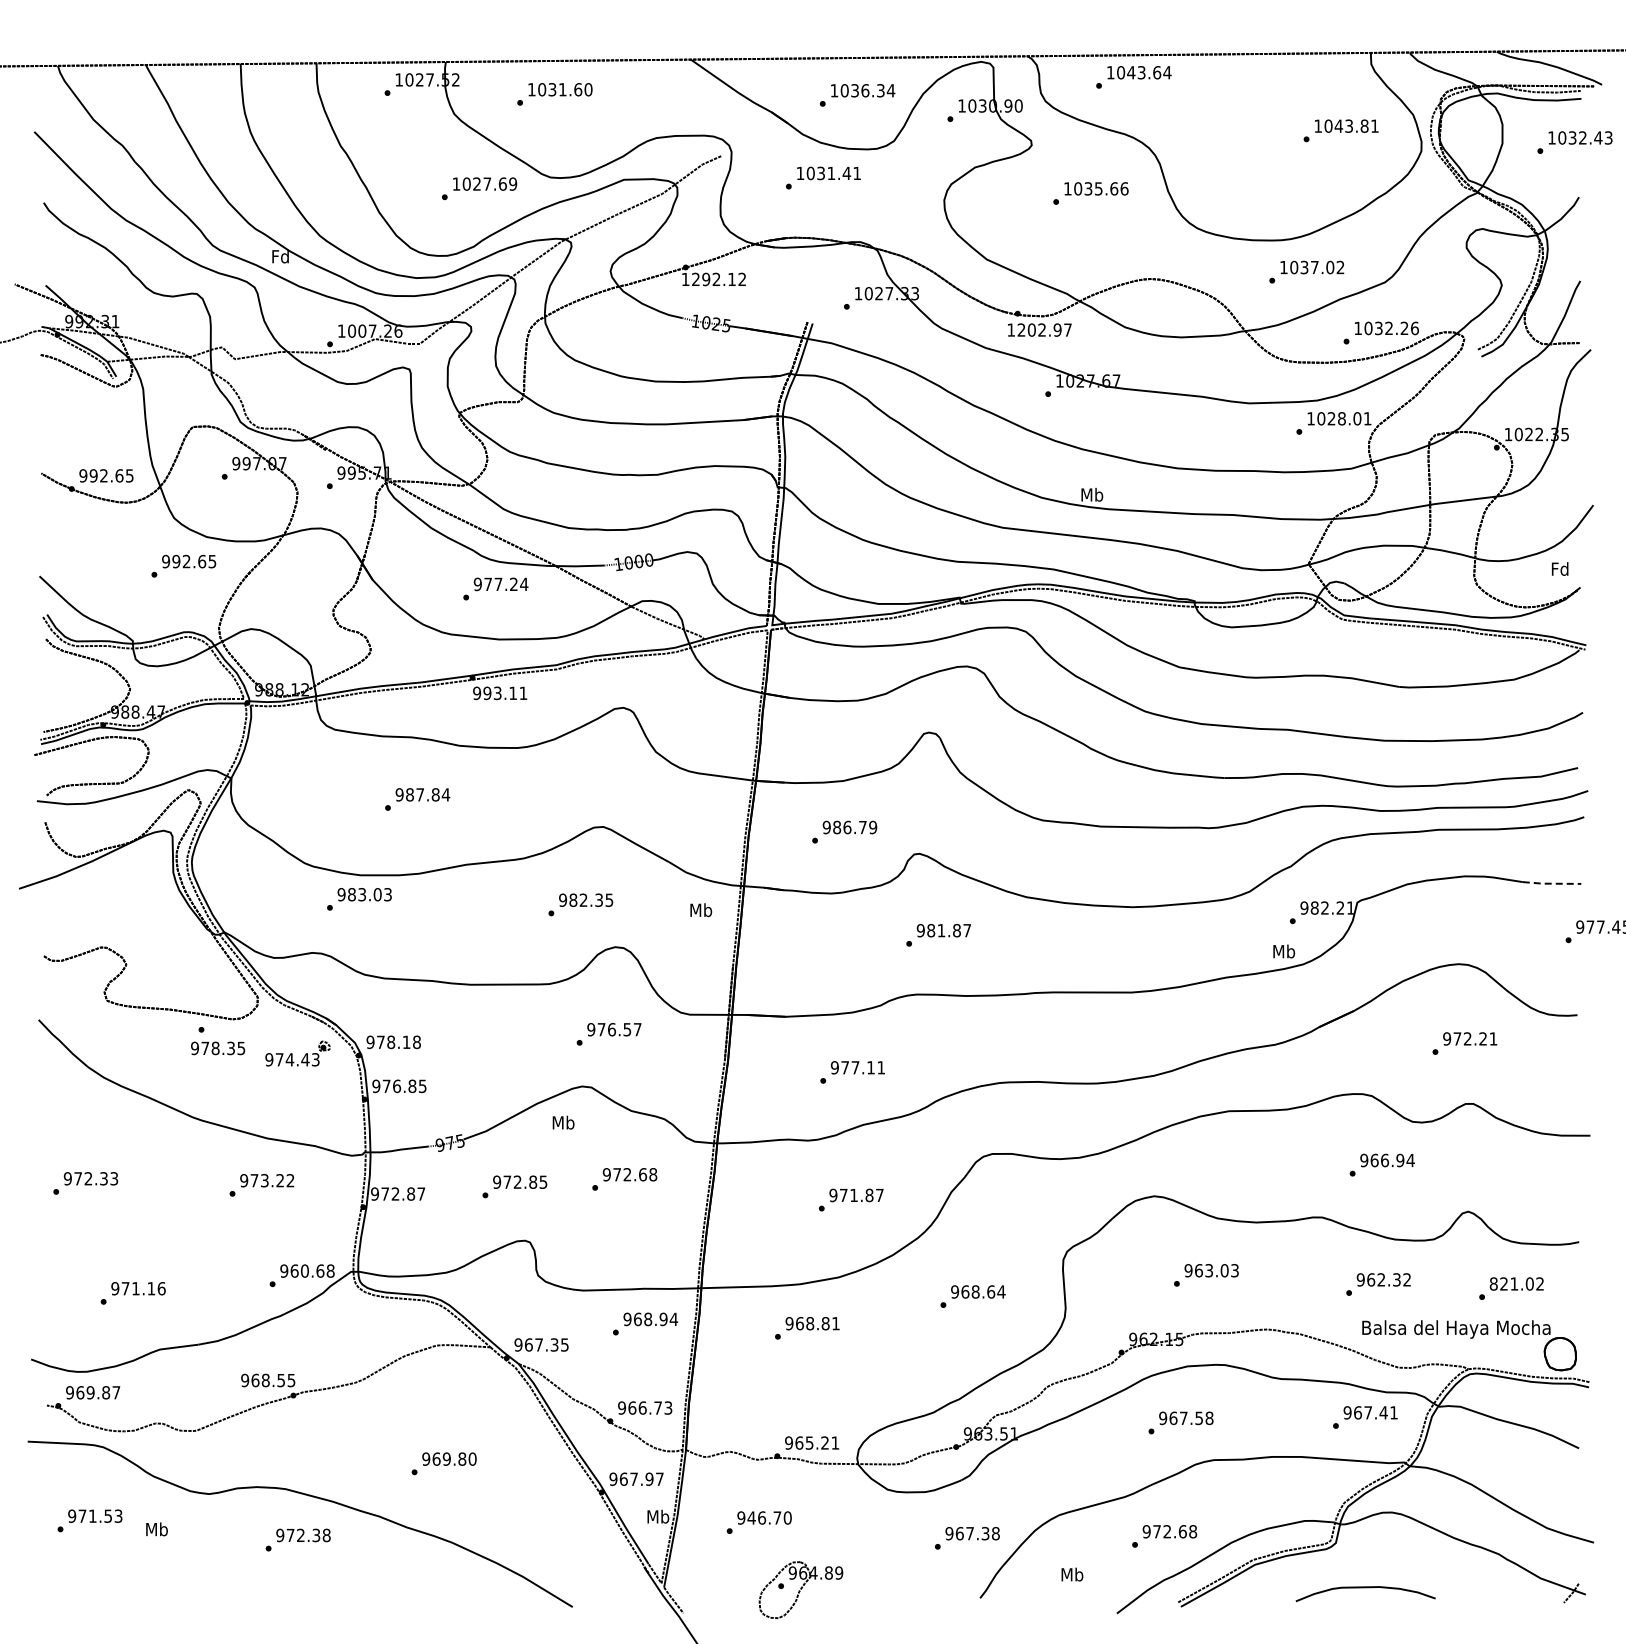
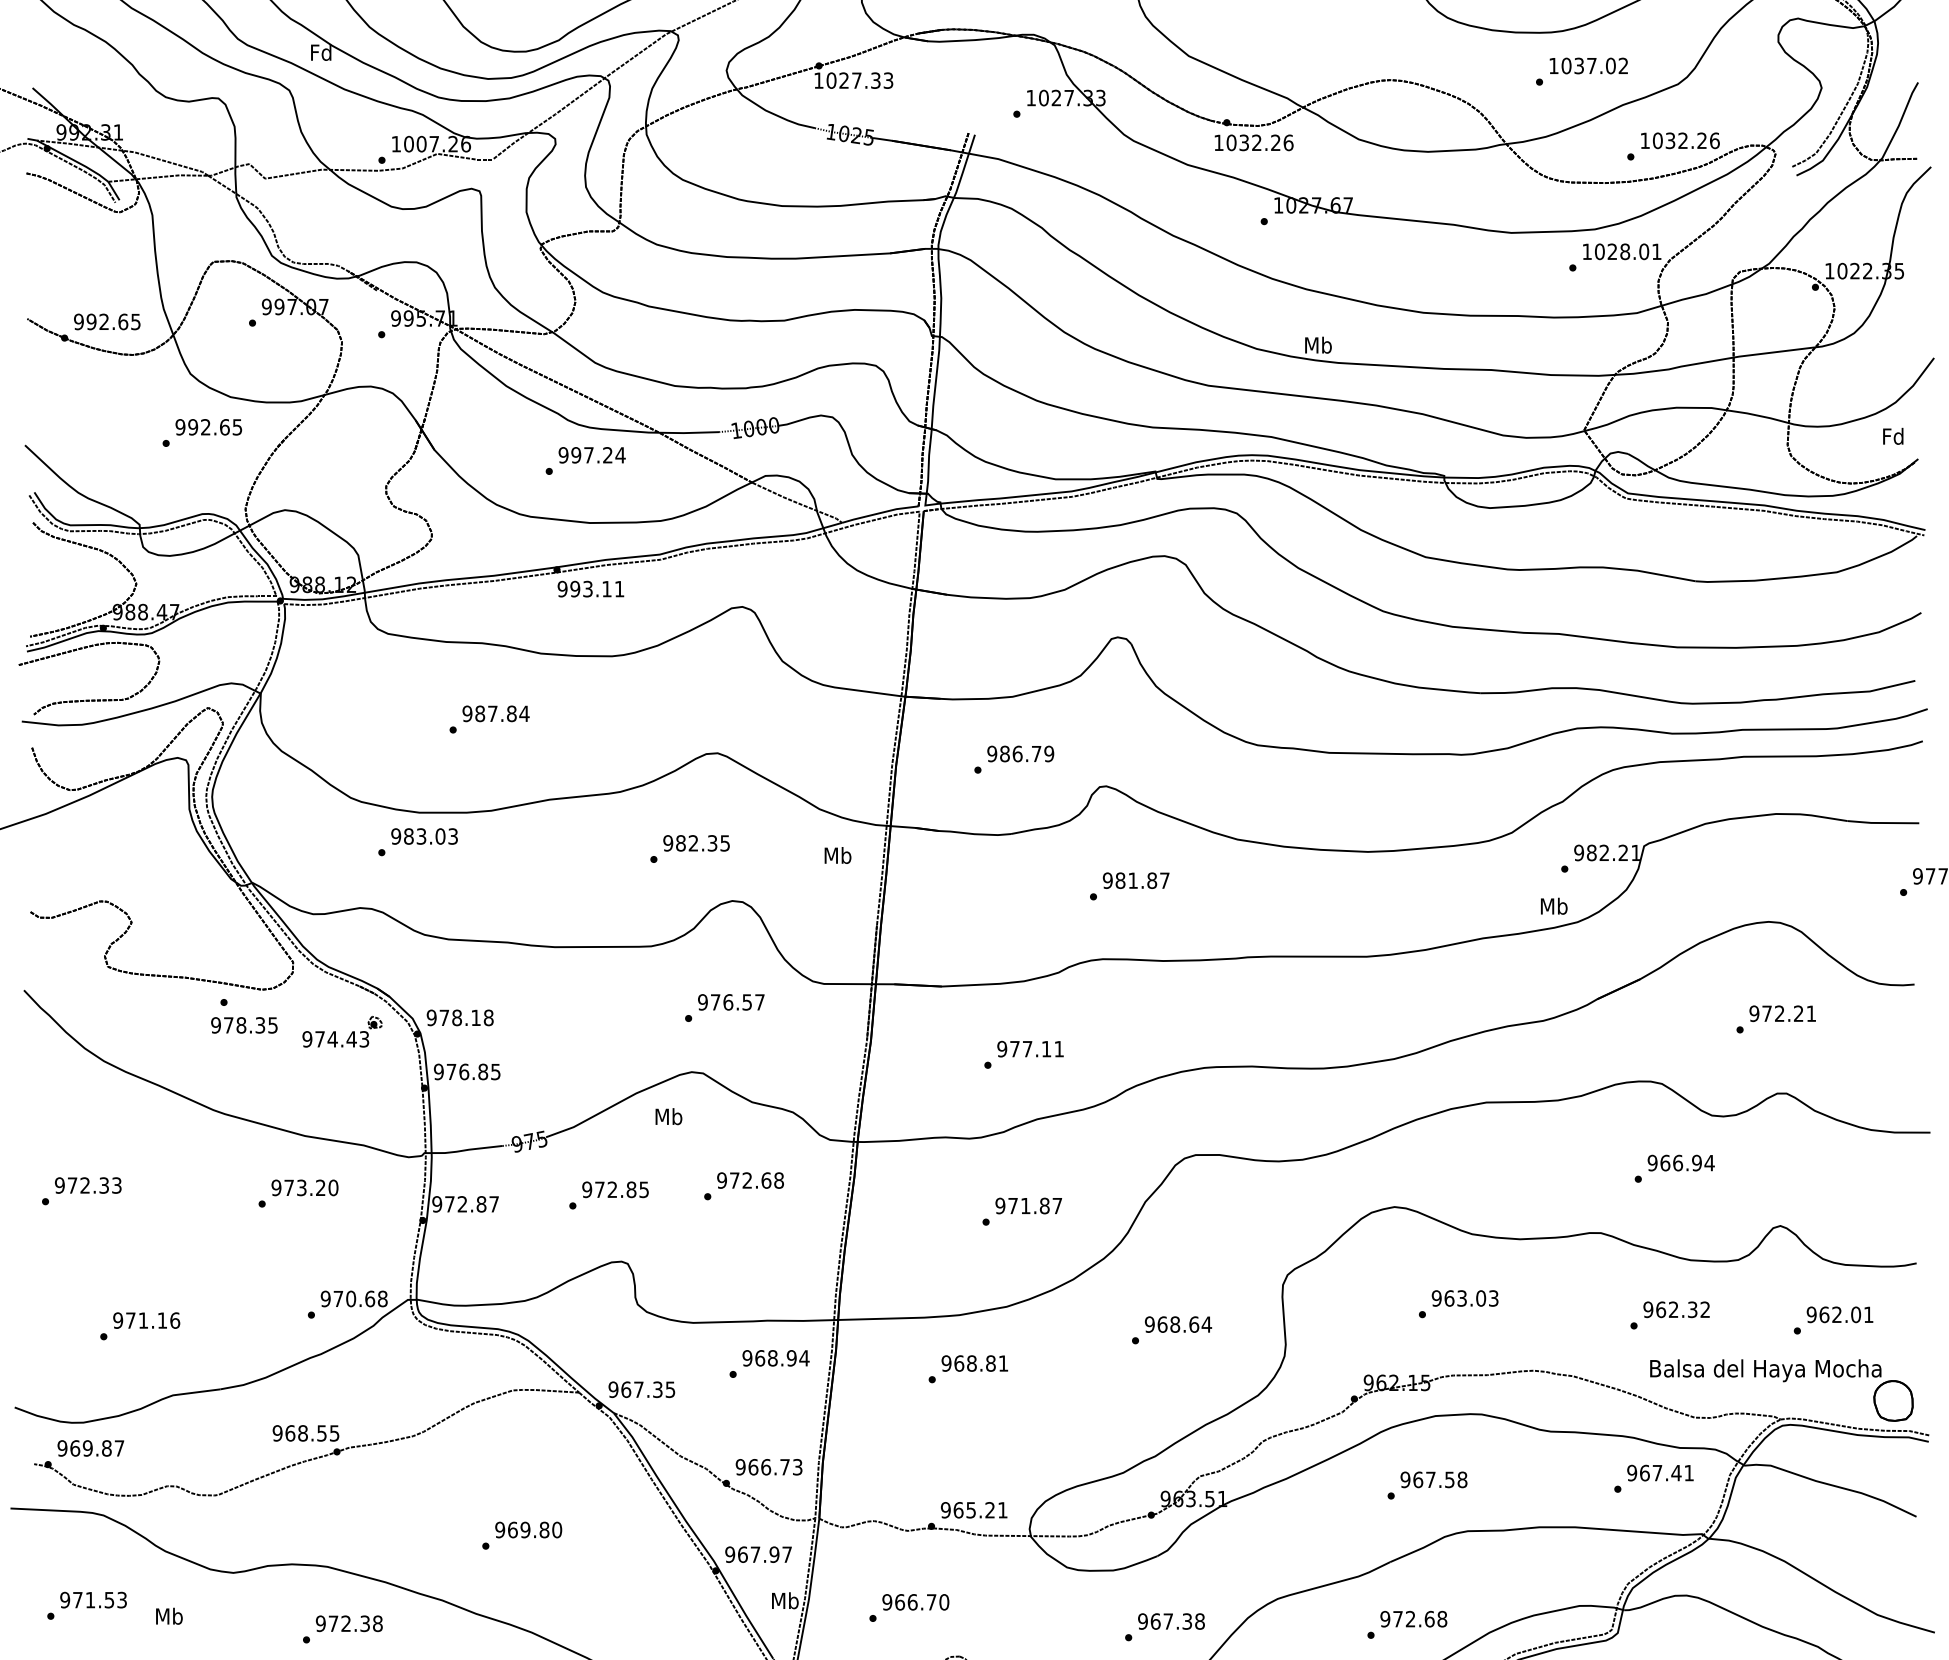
text: (719, 279) -> (860, 80), 1292.12 -> 1027.33
text: (1044, 329) -> (1259, 142), 1202.97 -> 1032.26
text: (488, 584) -> (576, 455), 977.24 -> 997.24
line: (1551, 883) -> (1882, 822), dashed -> solid
text: (290, 1180) -> (333, 1187), 973.22 -> 973.20
text: (294, 1270) -> (338, 1298), 960.68 -> 970.68
text: (1516, 1283) -> (1839, 1314), 821.02 -> 962.01
text: (751, 1517) -> (899, 1601), 946.70 -> 966.70

